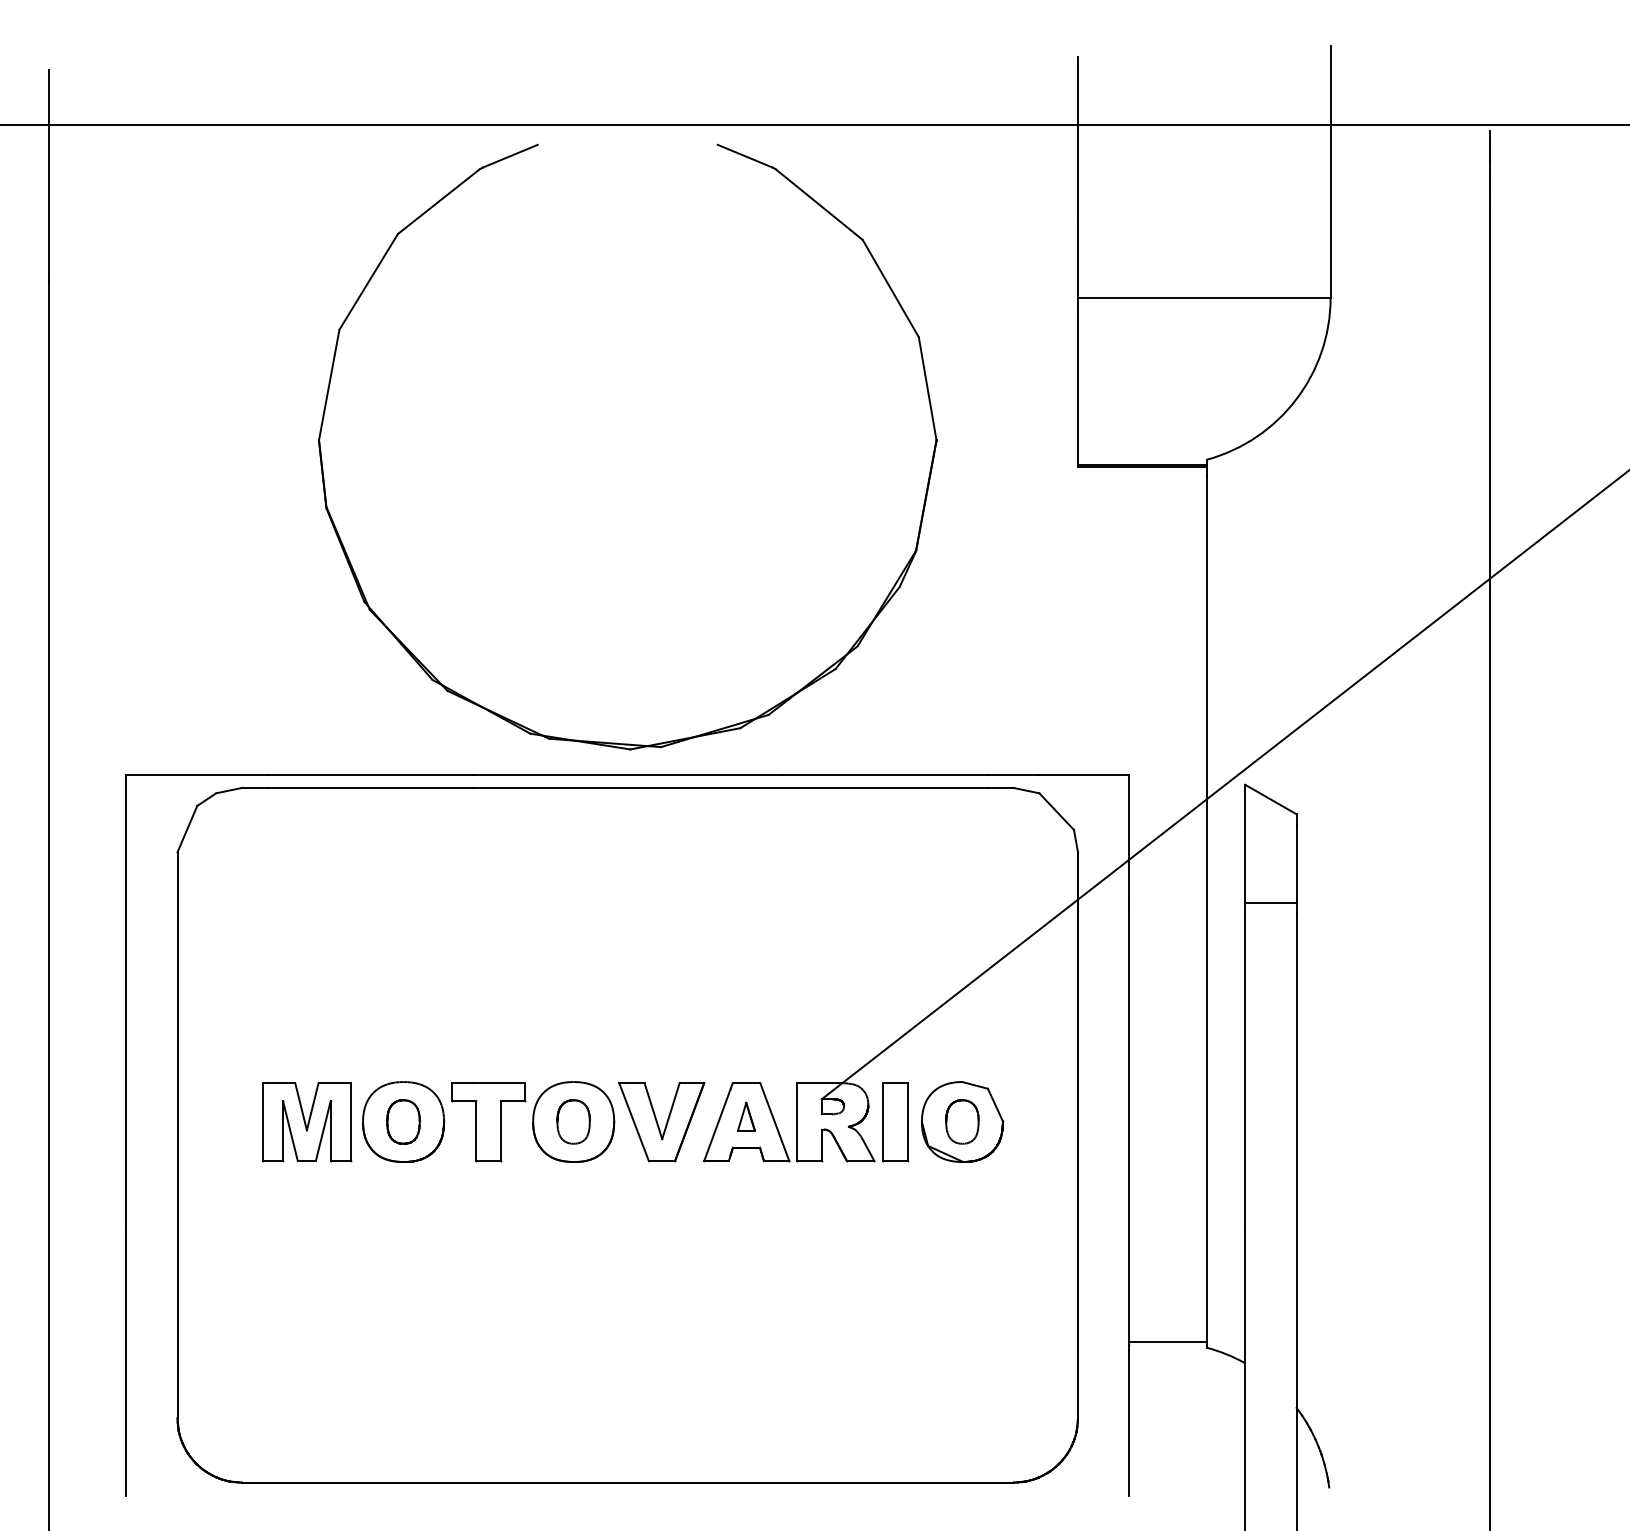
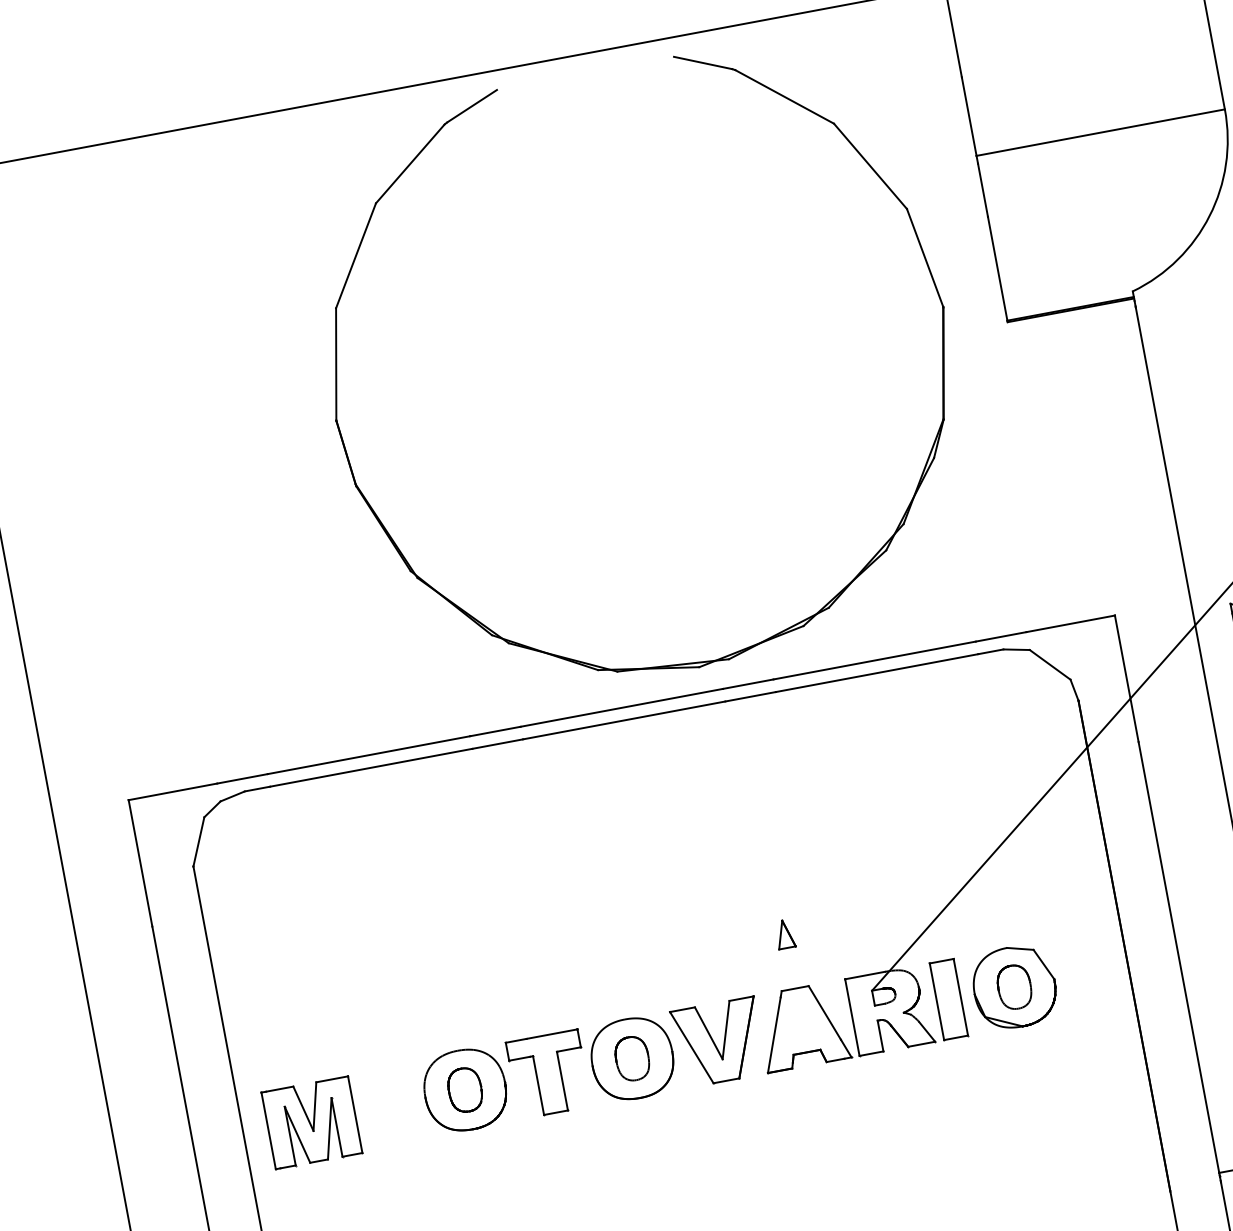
part: (603, 741) -> (671, 664), moved
part: (746, 1116) -> (784, 934), moved
part: (307, 1122) -> (312, 1123), moved

